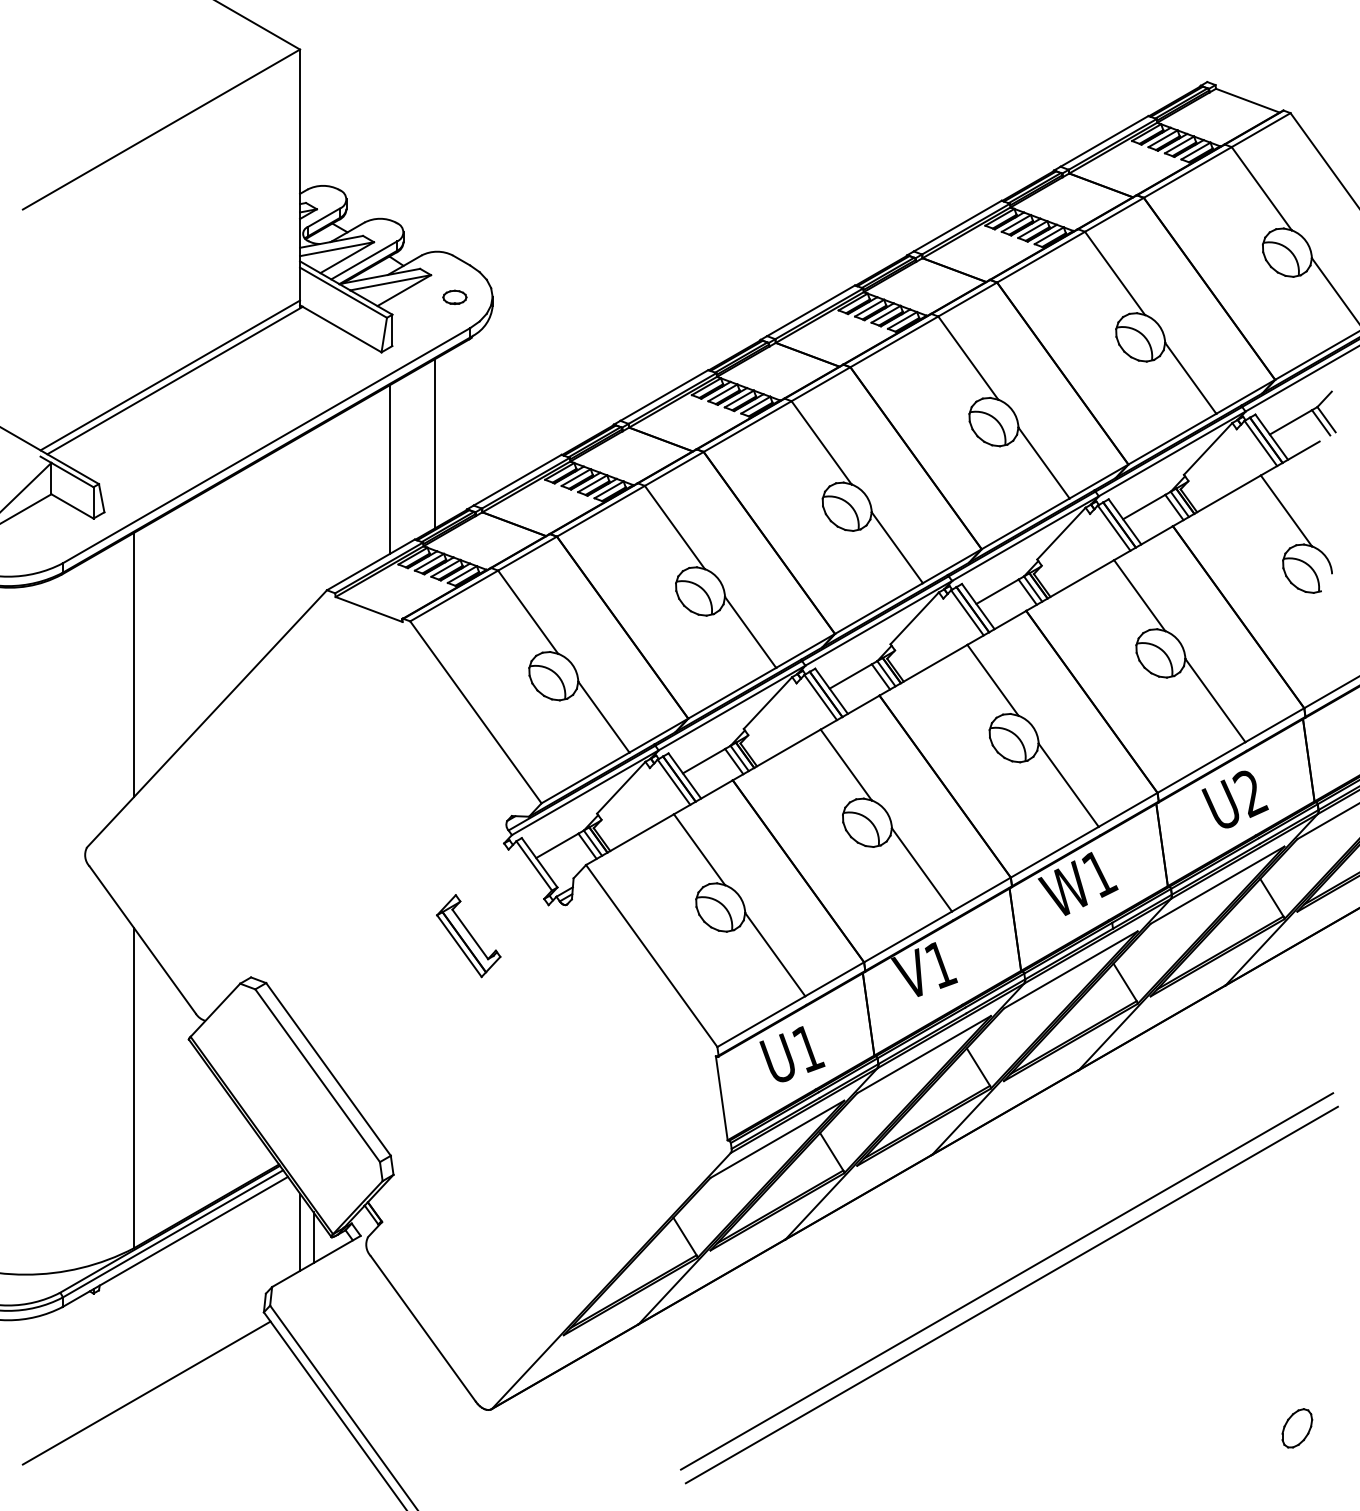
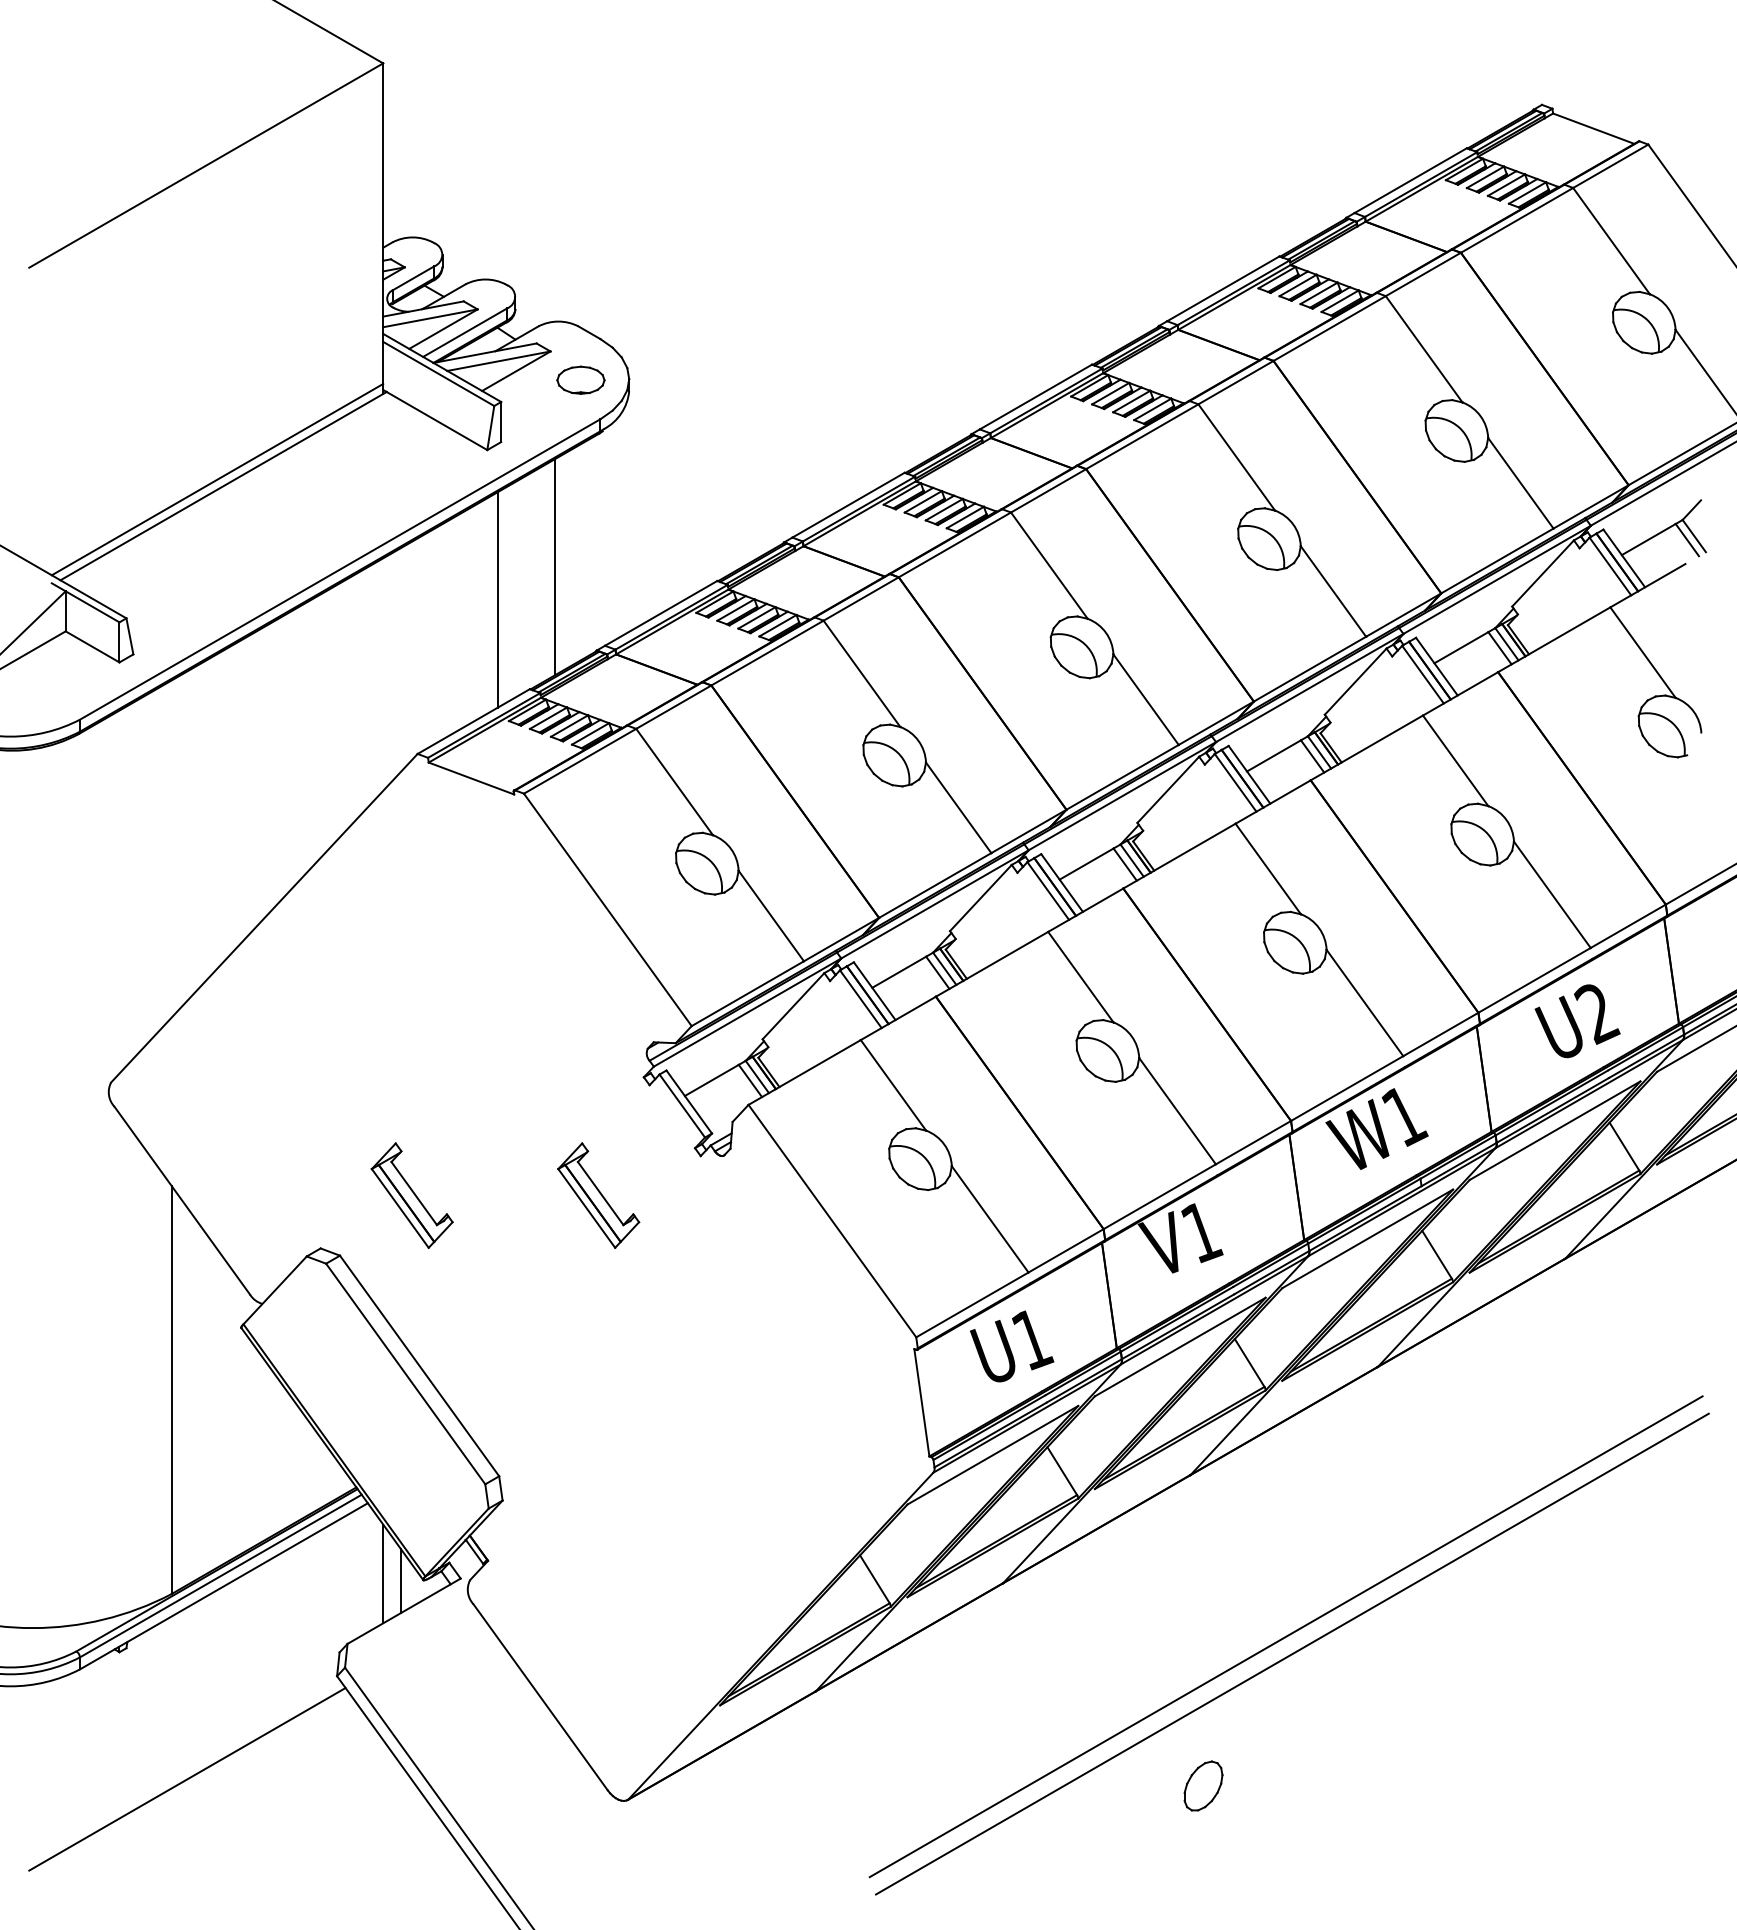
part: (454, 296) -> (580, 378), size x1.6
line: (134, 664) -> (171, 848), removed
part: (322, 936) -> (411, 1196), added
part: (1297, 1428) -> (1203, 1786), moved

